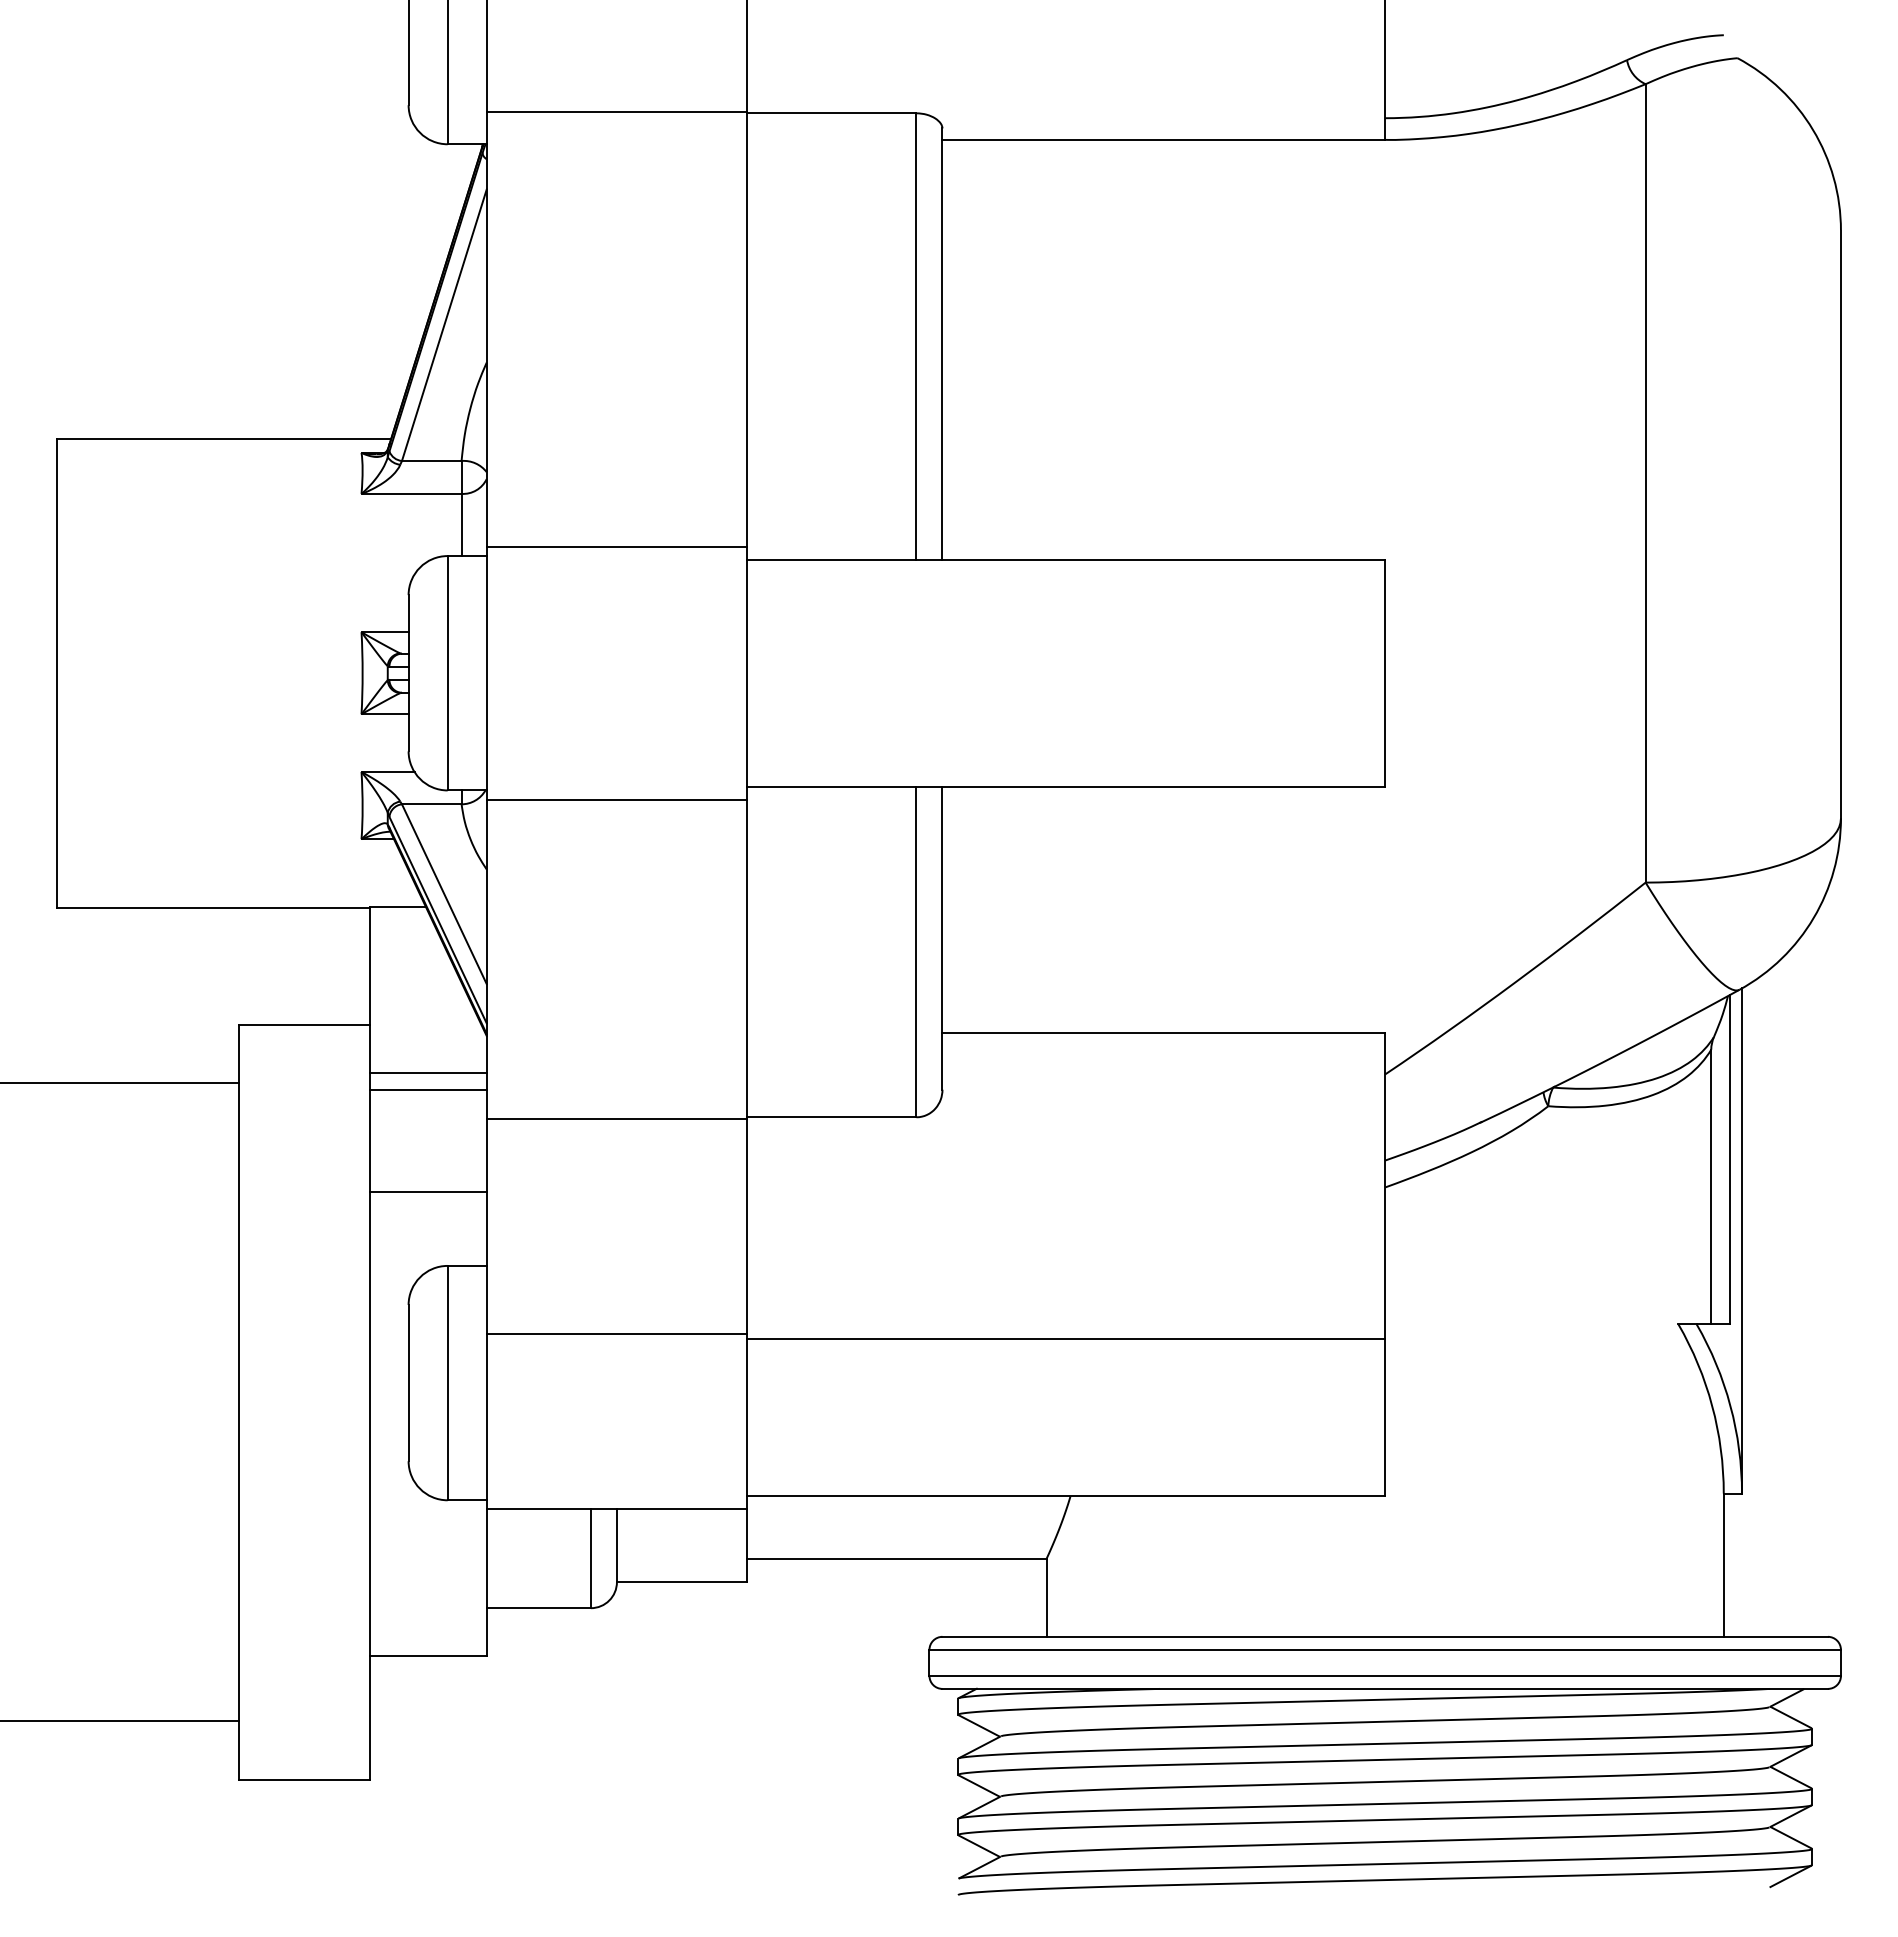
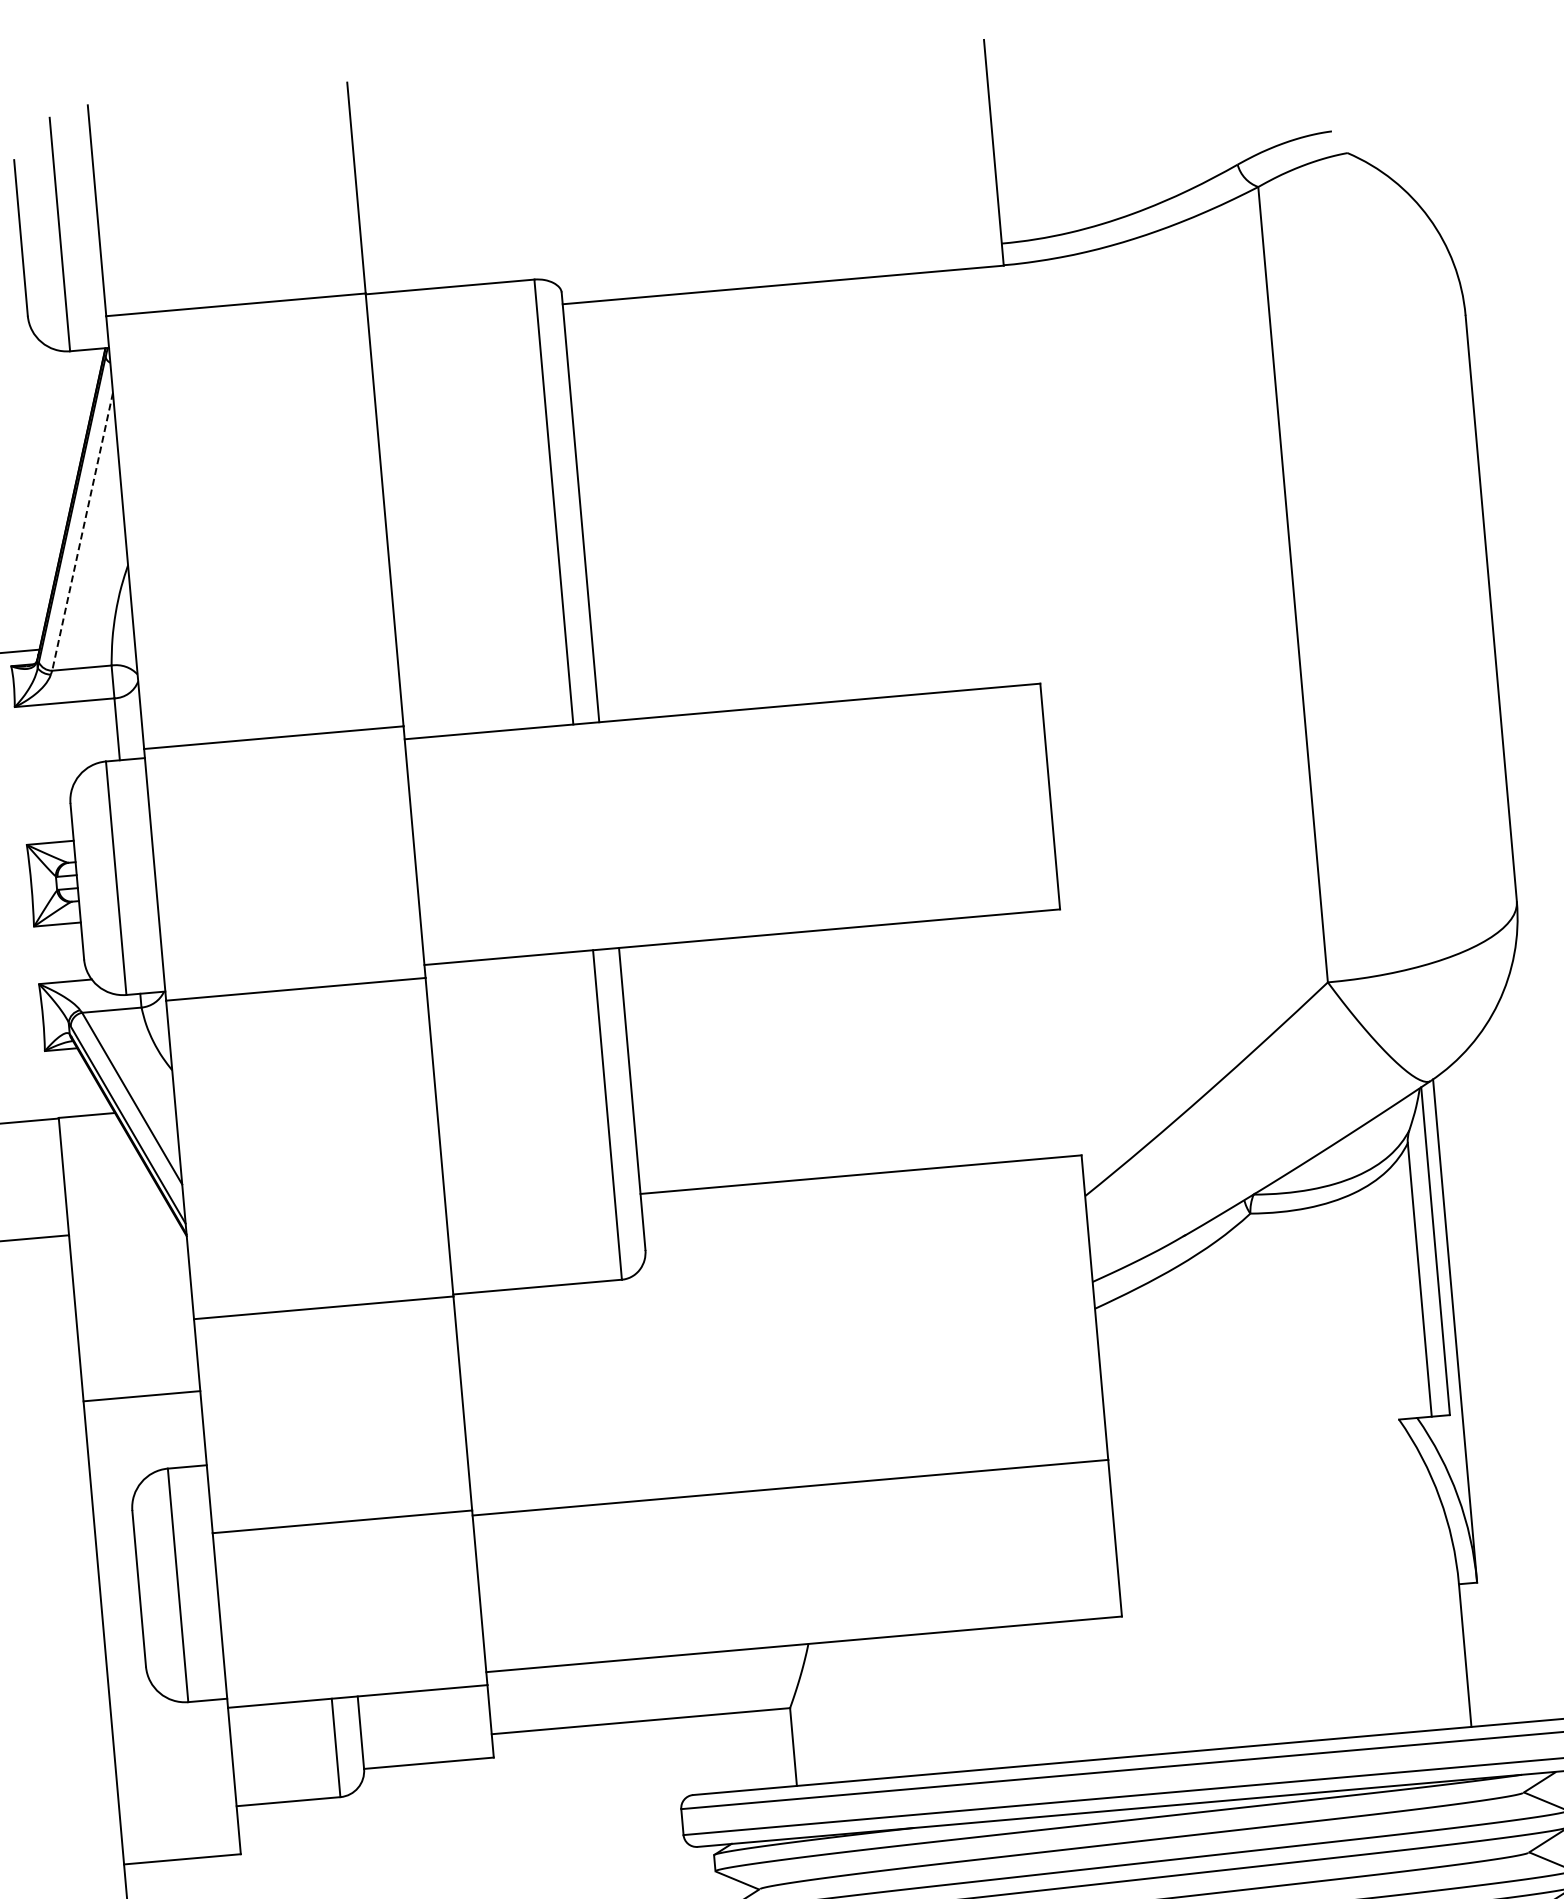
line: (444, 325) -> (82, 532), solid -> dashed
line: (427, 1072) -> (130, 1277), removed
line: (427, 1089) -> (132, 1294), removed

